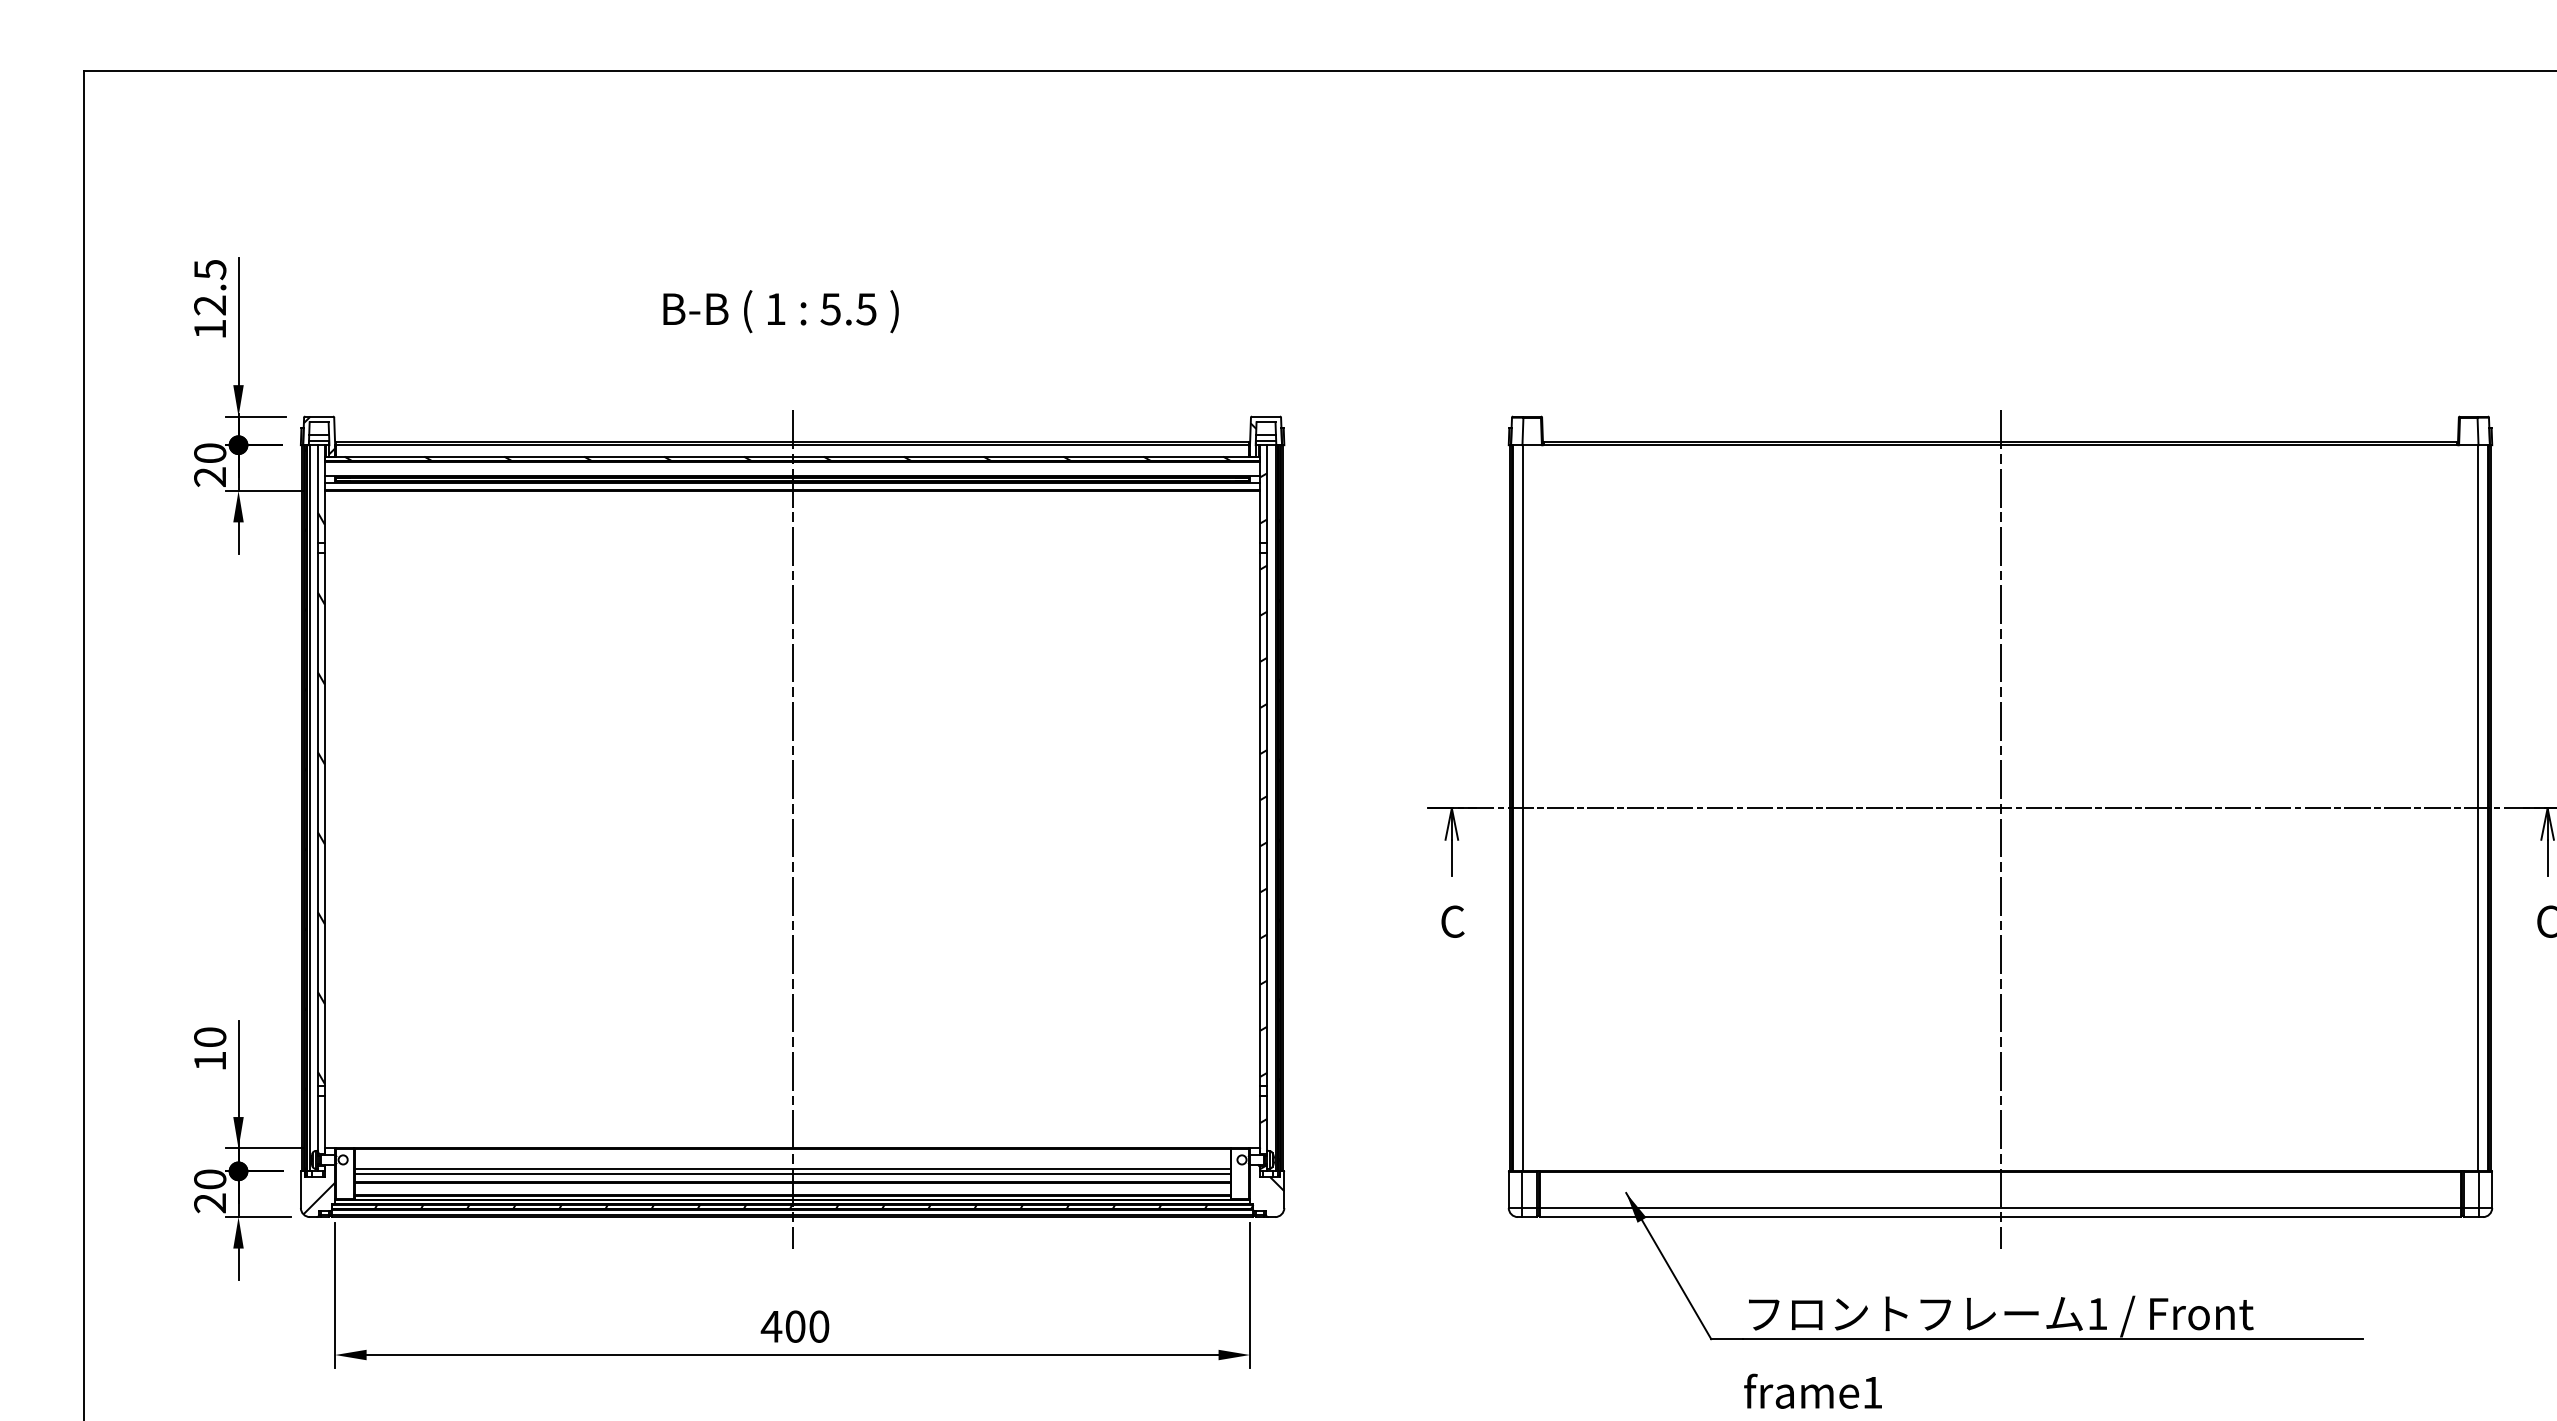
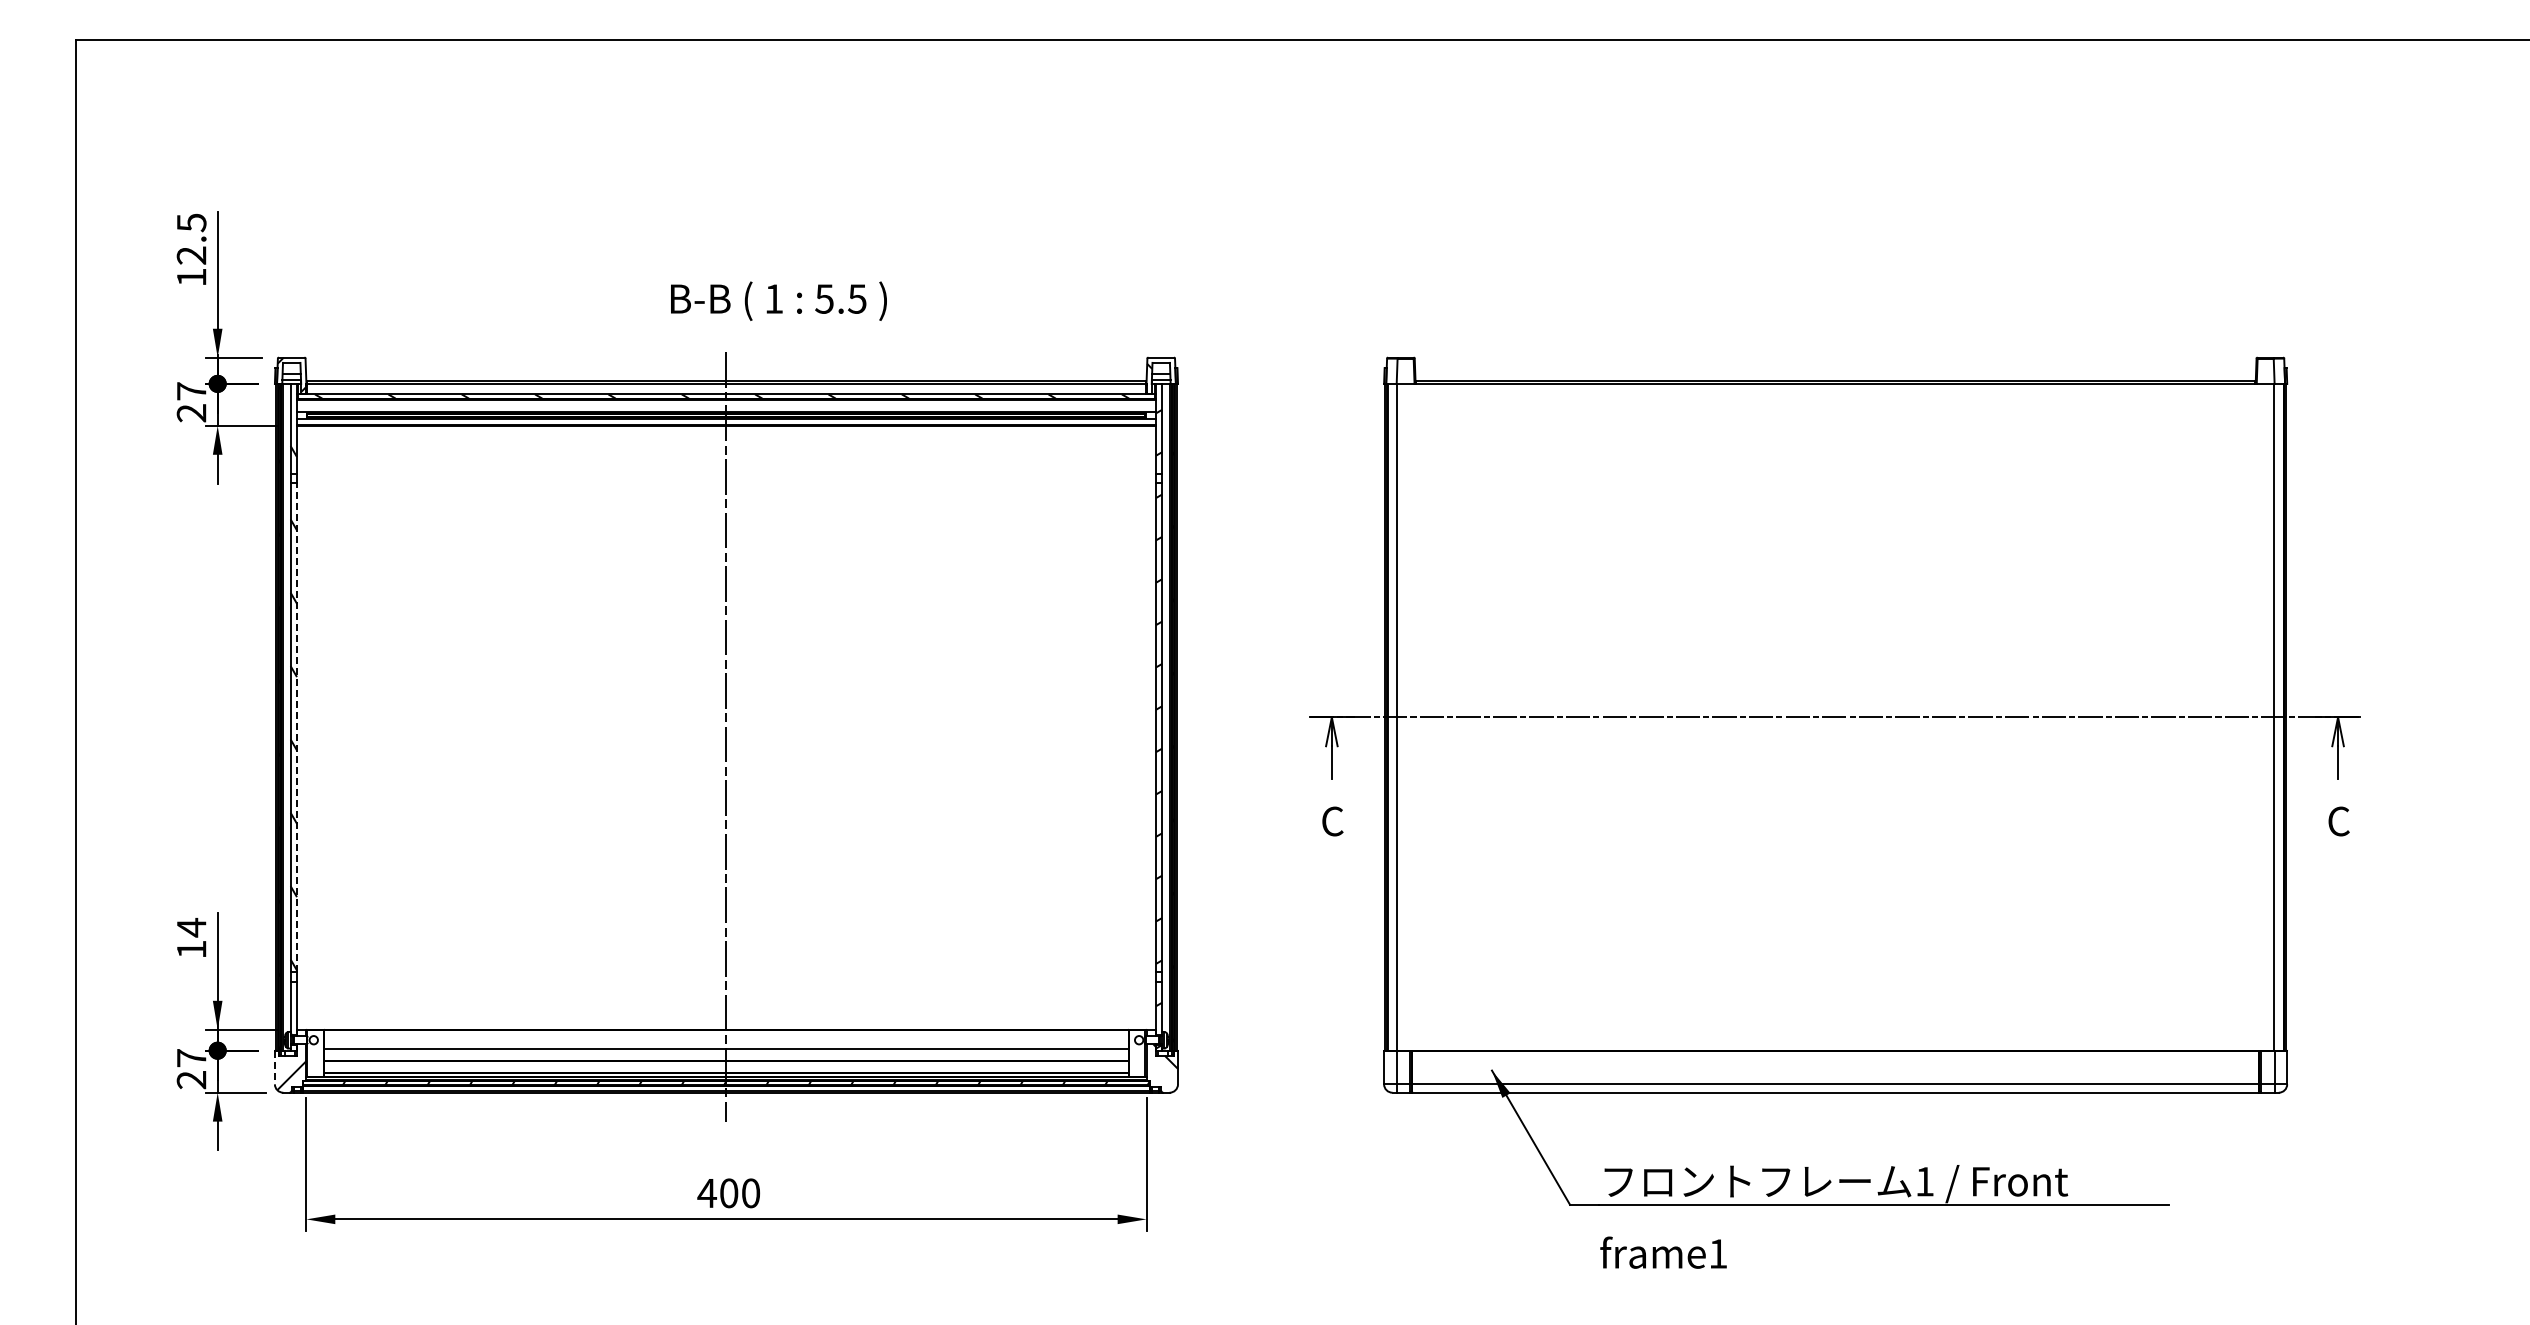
text: (780, 310) -> (778, 300), moved
text: (210, 453) -> (191, 391), 20 -> 27
line: (324, 819) -> (296, 727), solid -> dashed
line: (2000, 829) -> (1835, 736), removed
text: (210, 1037) -> (191, 927), 10 -> 14
line: (792, 1173) -> (726, 1052), removed
text: (210, 1179) -> (191, 1058), 20 -> 27
line: (300, 1189) -> (274, 1067), solid -> dashed

